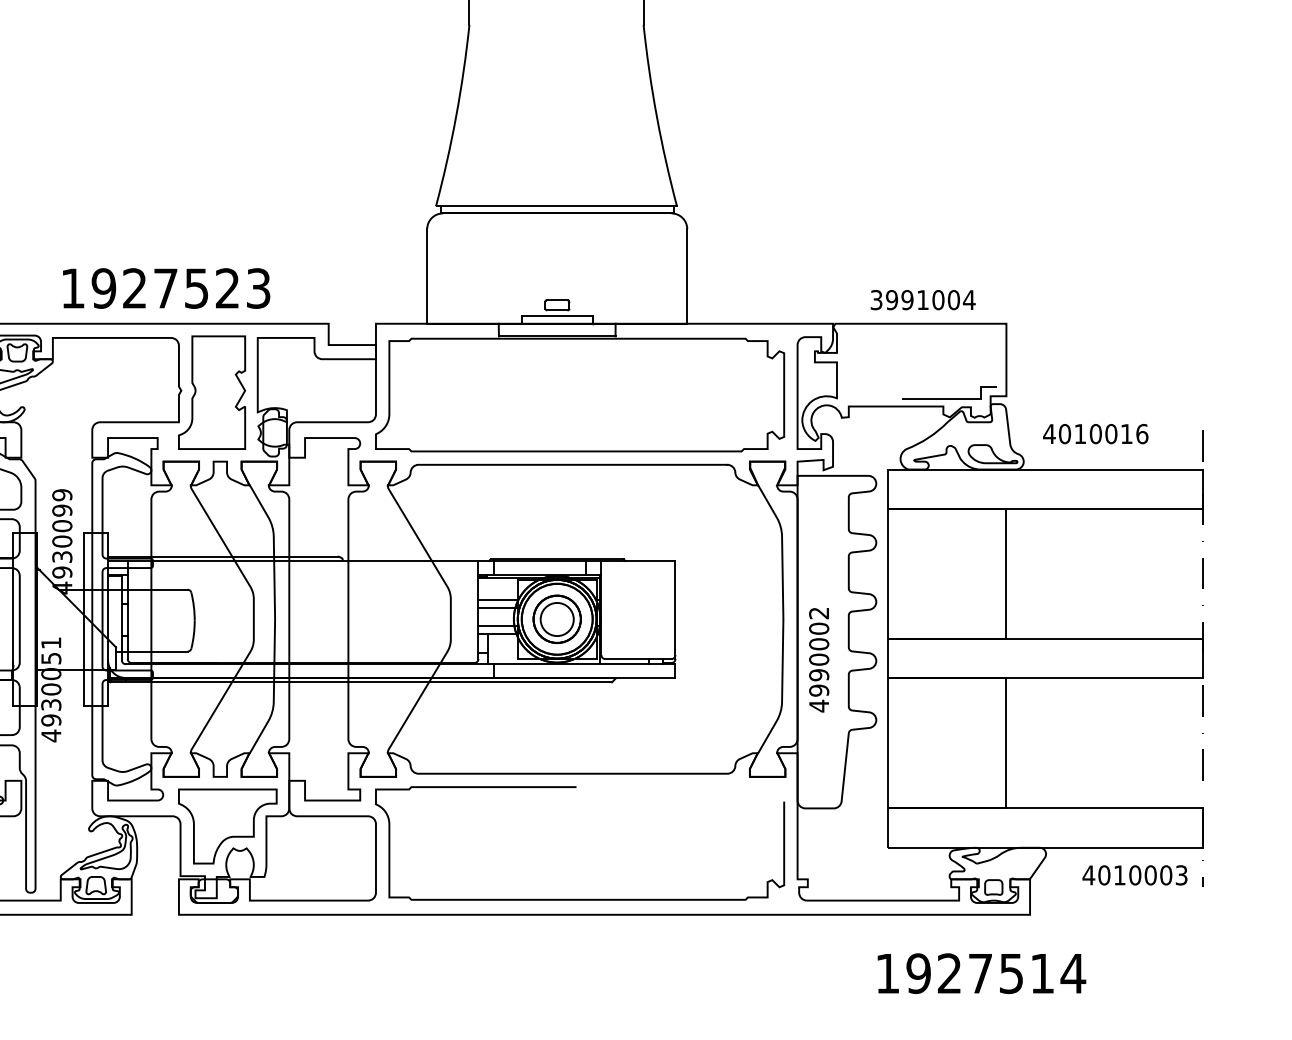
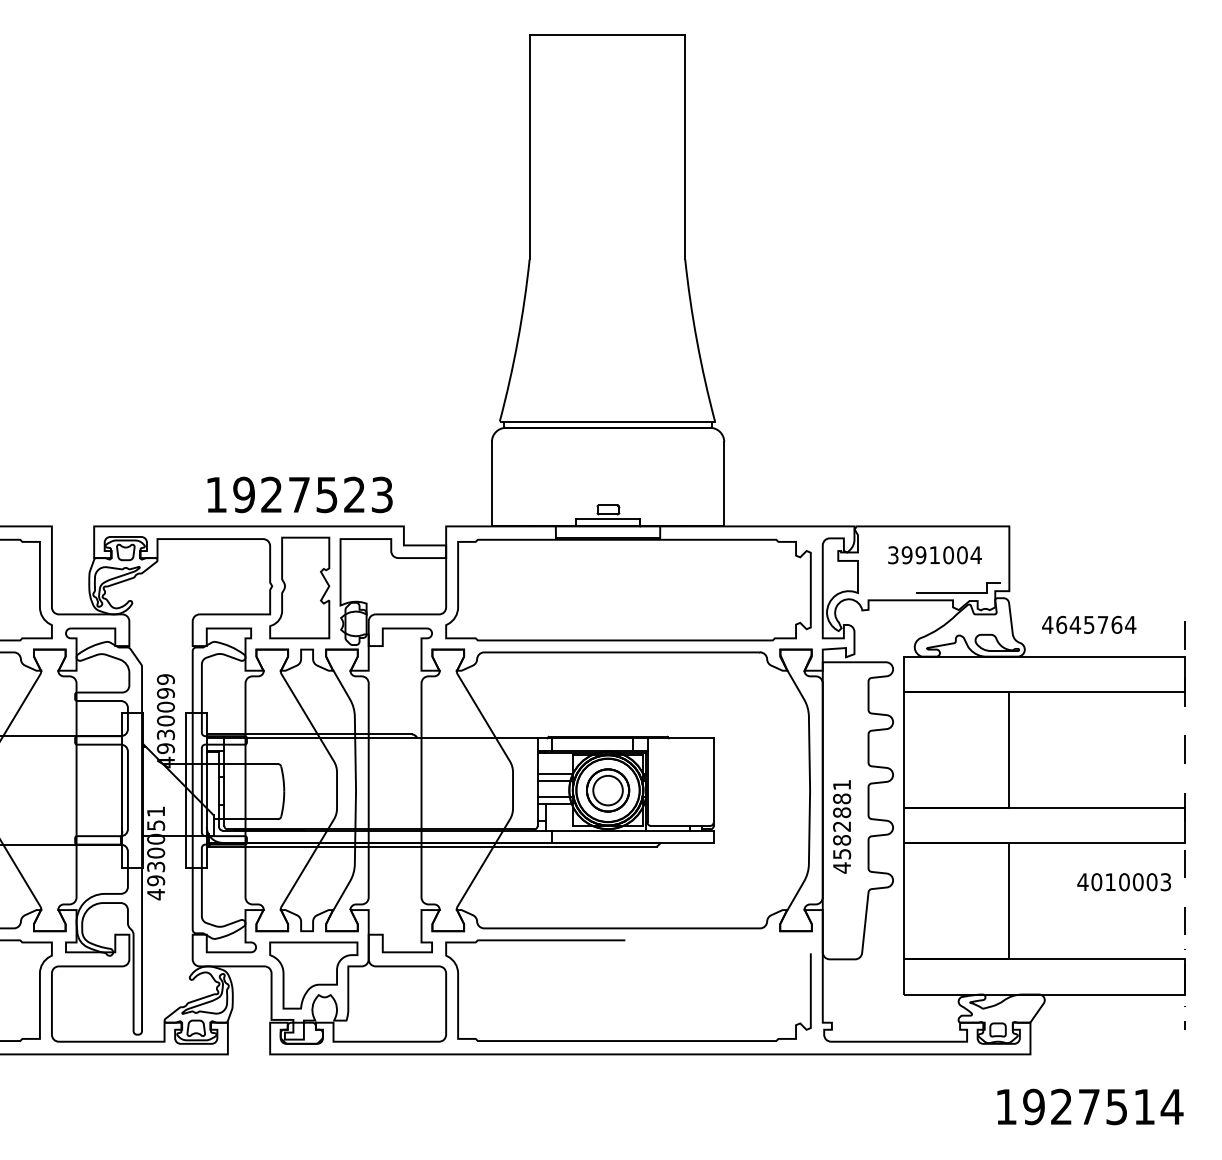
text: (165, 288) -> (299, 494), moved
text: (922, 300) -> (934, 555), moved
text: (1103, 433) -> (1096, 624), 4010016 -> 4645764
text: (819, 651) -> (842, 819), 4990002 -> 4582881
text: (1134, 875) -> (1123, 882), moved
text: (981, 973) -> (1090, 1106), moved

